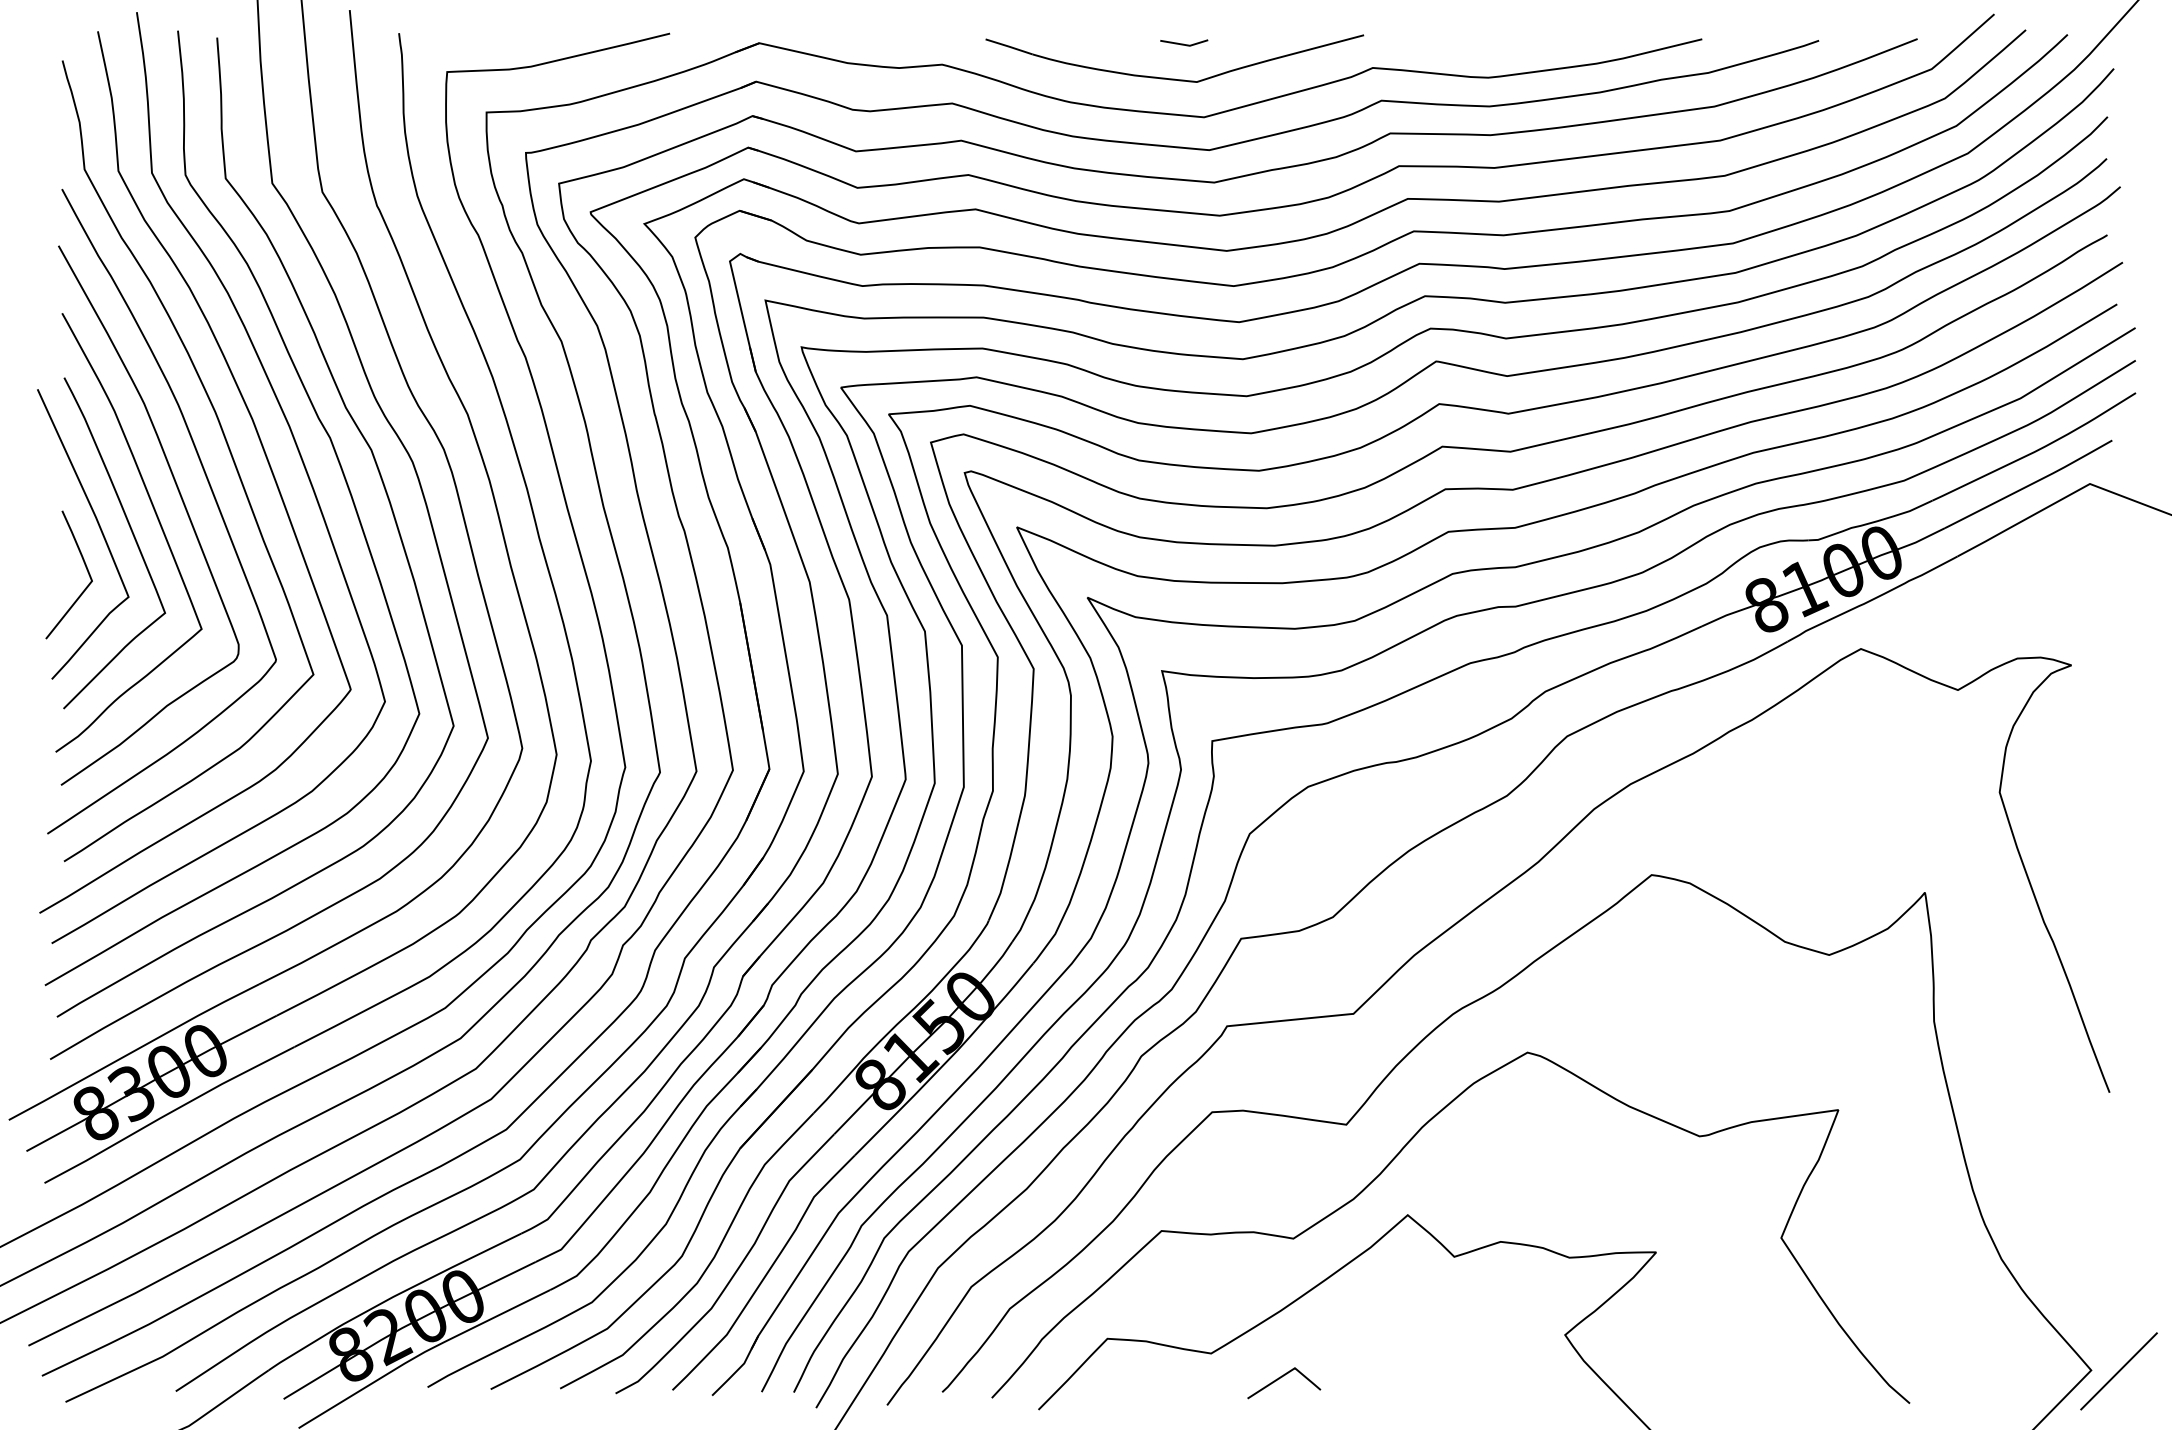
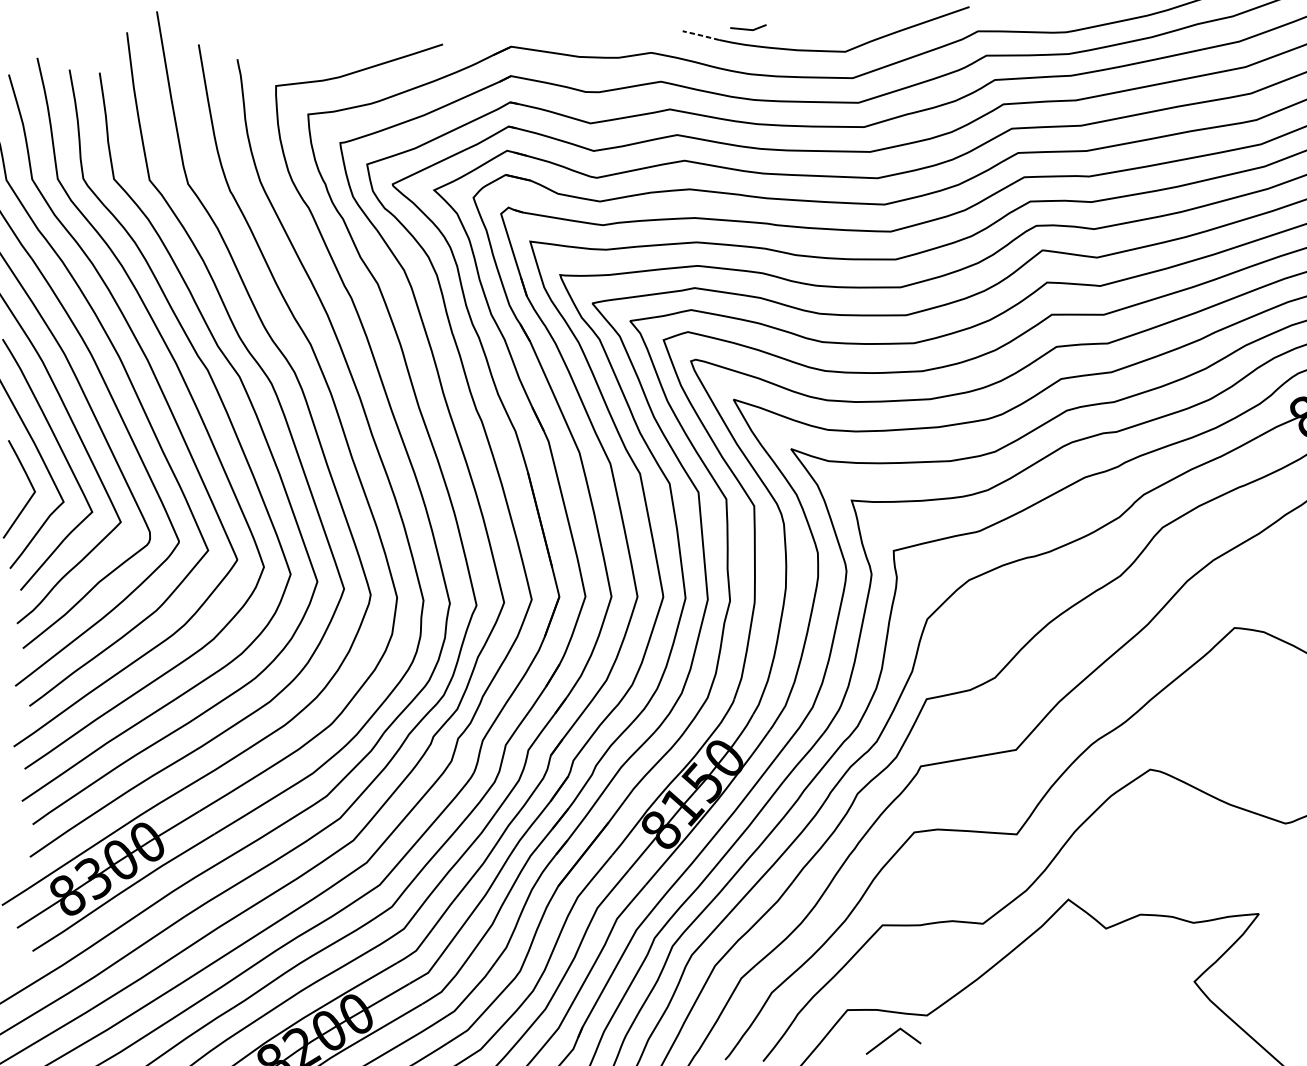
line: (1183, 43) -> (748, 28), moved
line: (1009, 46) -> (701, 35), solid -> dashed
line: (1282, 1377) -> (891, 1036), moved

